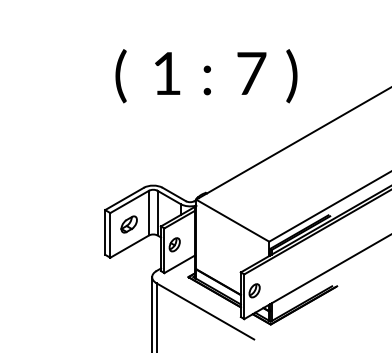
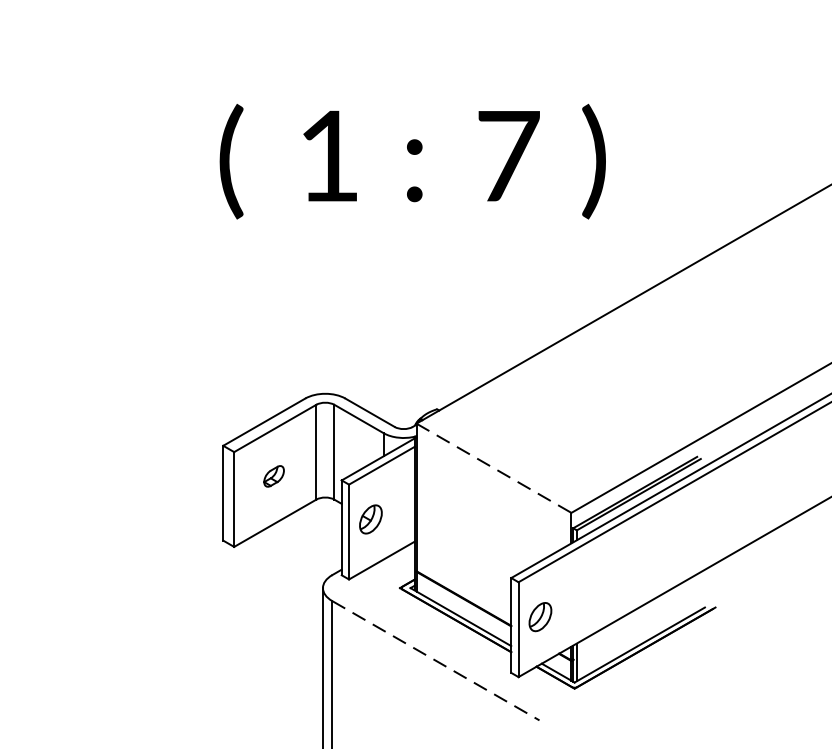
text: (206, 76) -> (412, 162), moved
line: (233, 220) -> (495, 467), solid -> dashed
part: (128, 224) -> (272, 476), size x0.6
line: (205, 311) -> (436, 660), solid -> dashed

